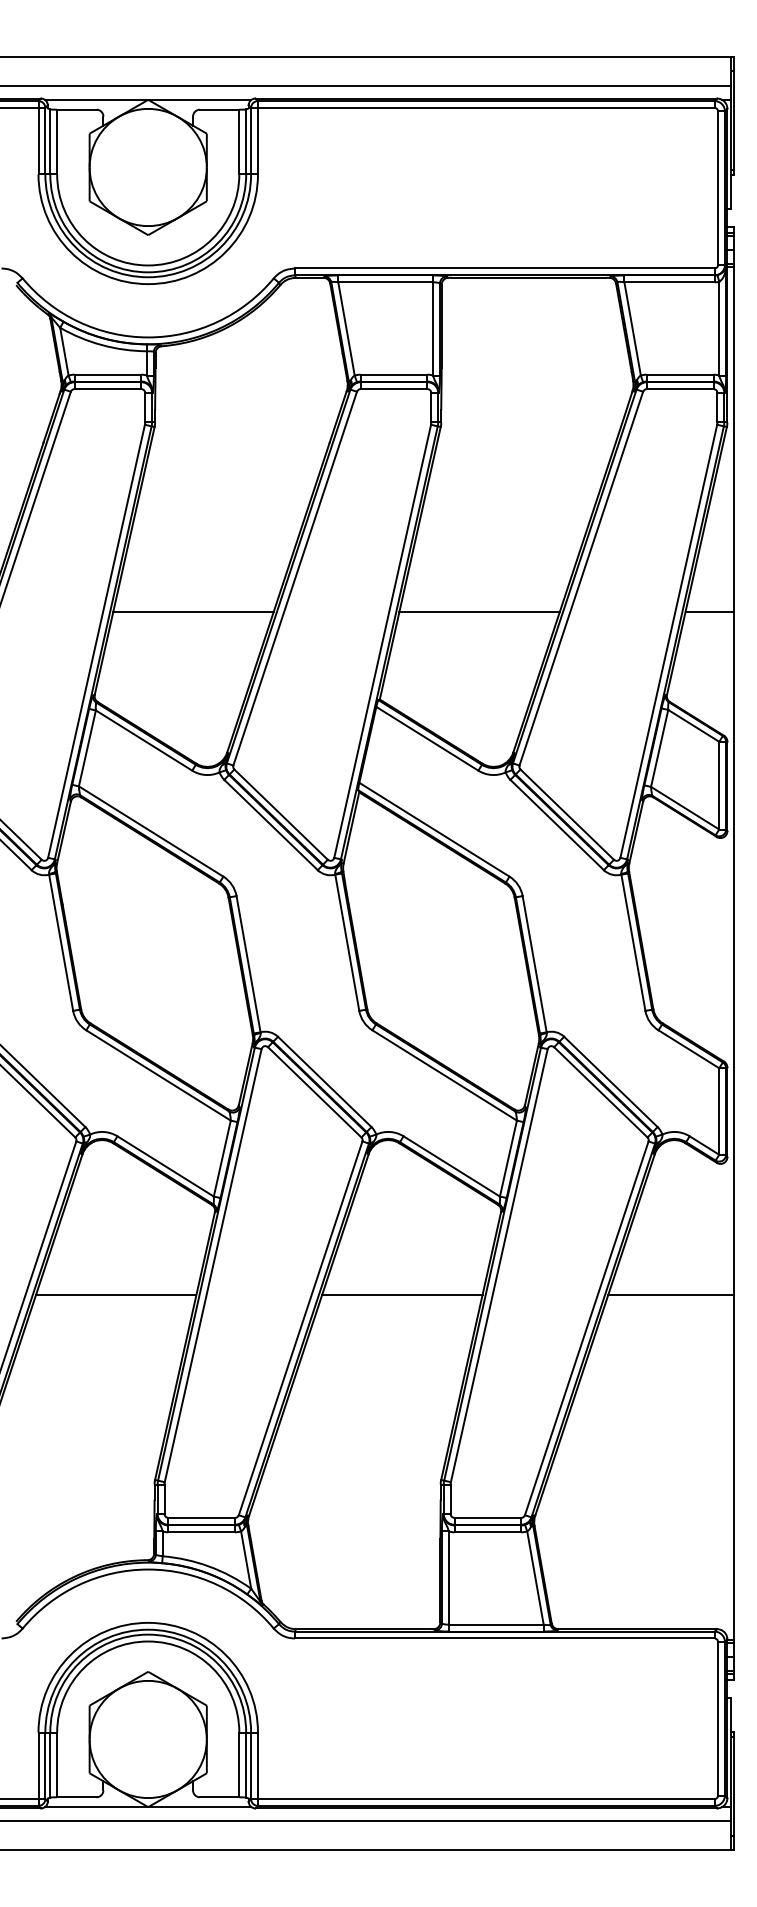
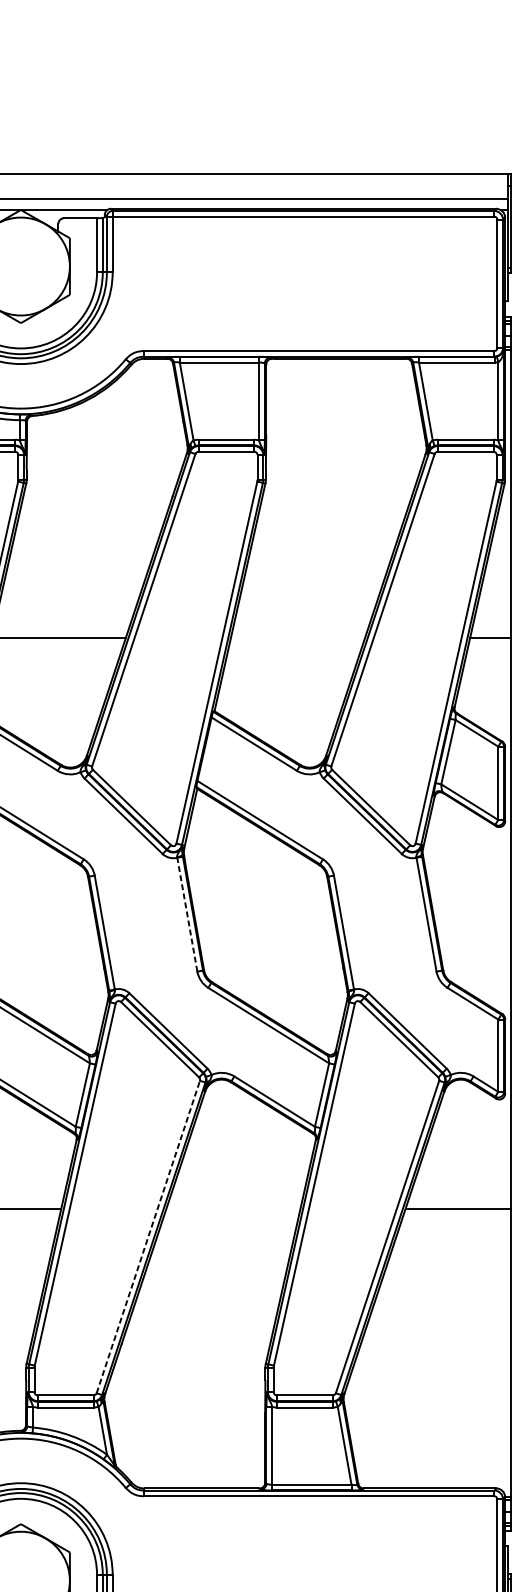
line: (479, 612) -> (297, 638), removed
line: (347, 942) -> (187, 914), solid -> dashed
line: (402, 1294) -> (233, 1208), removed
line: (300, 1328) -> (148, 1237), solid -> dashed

